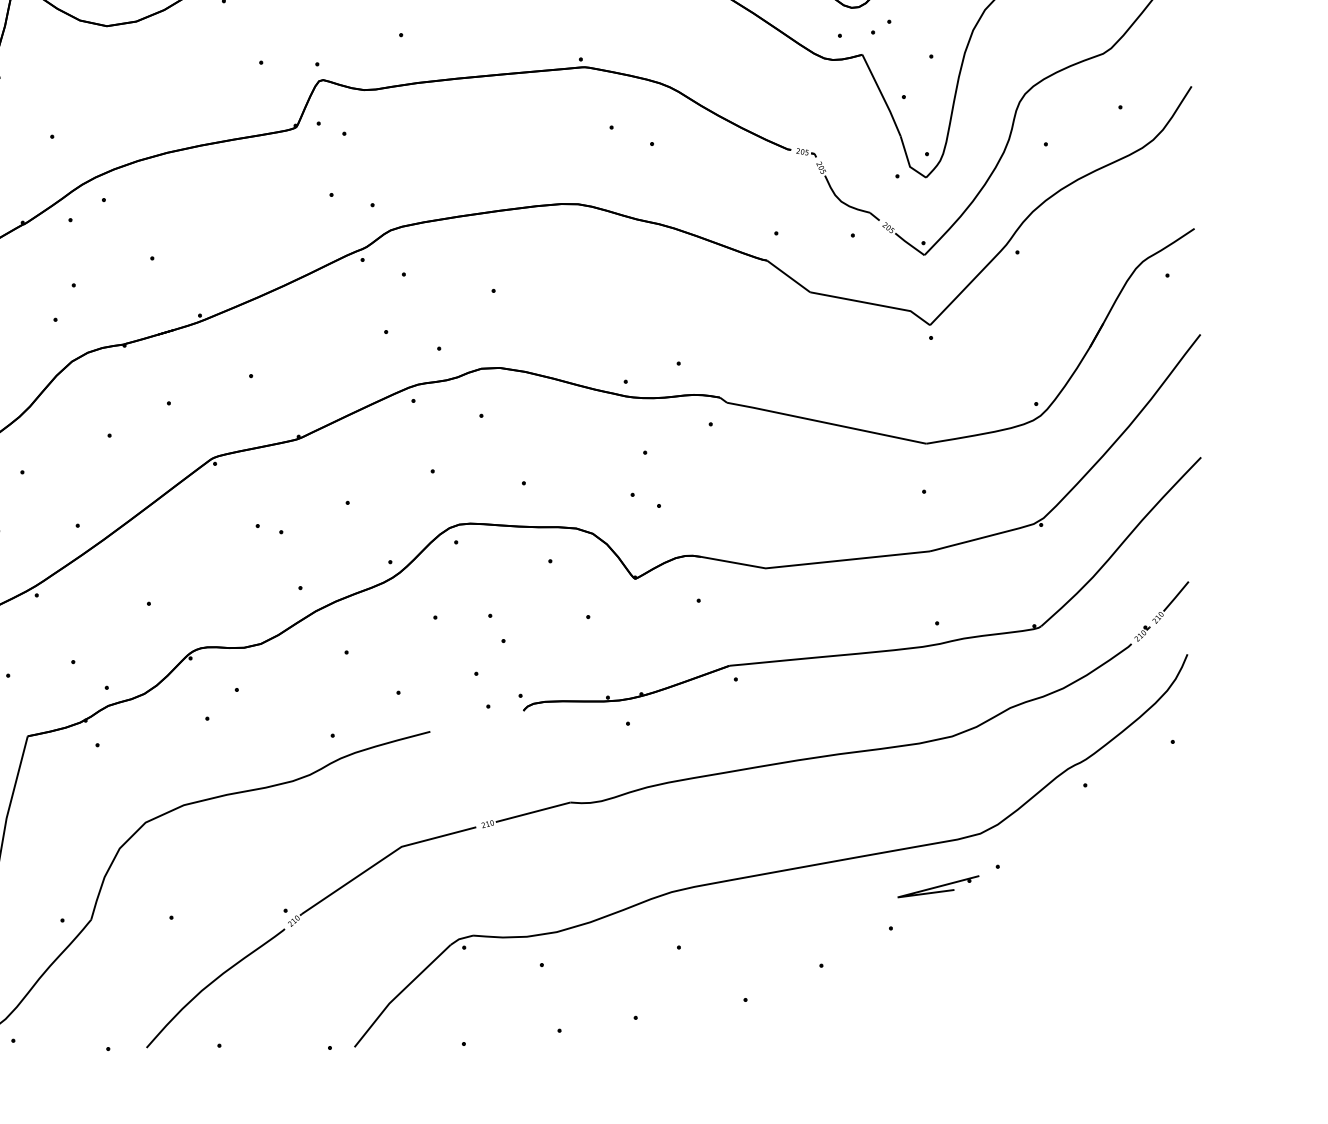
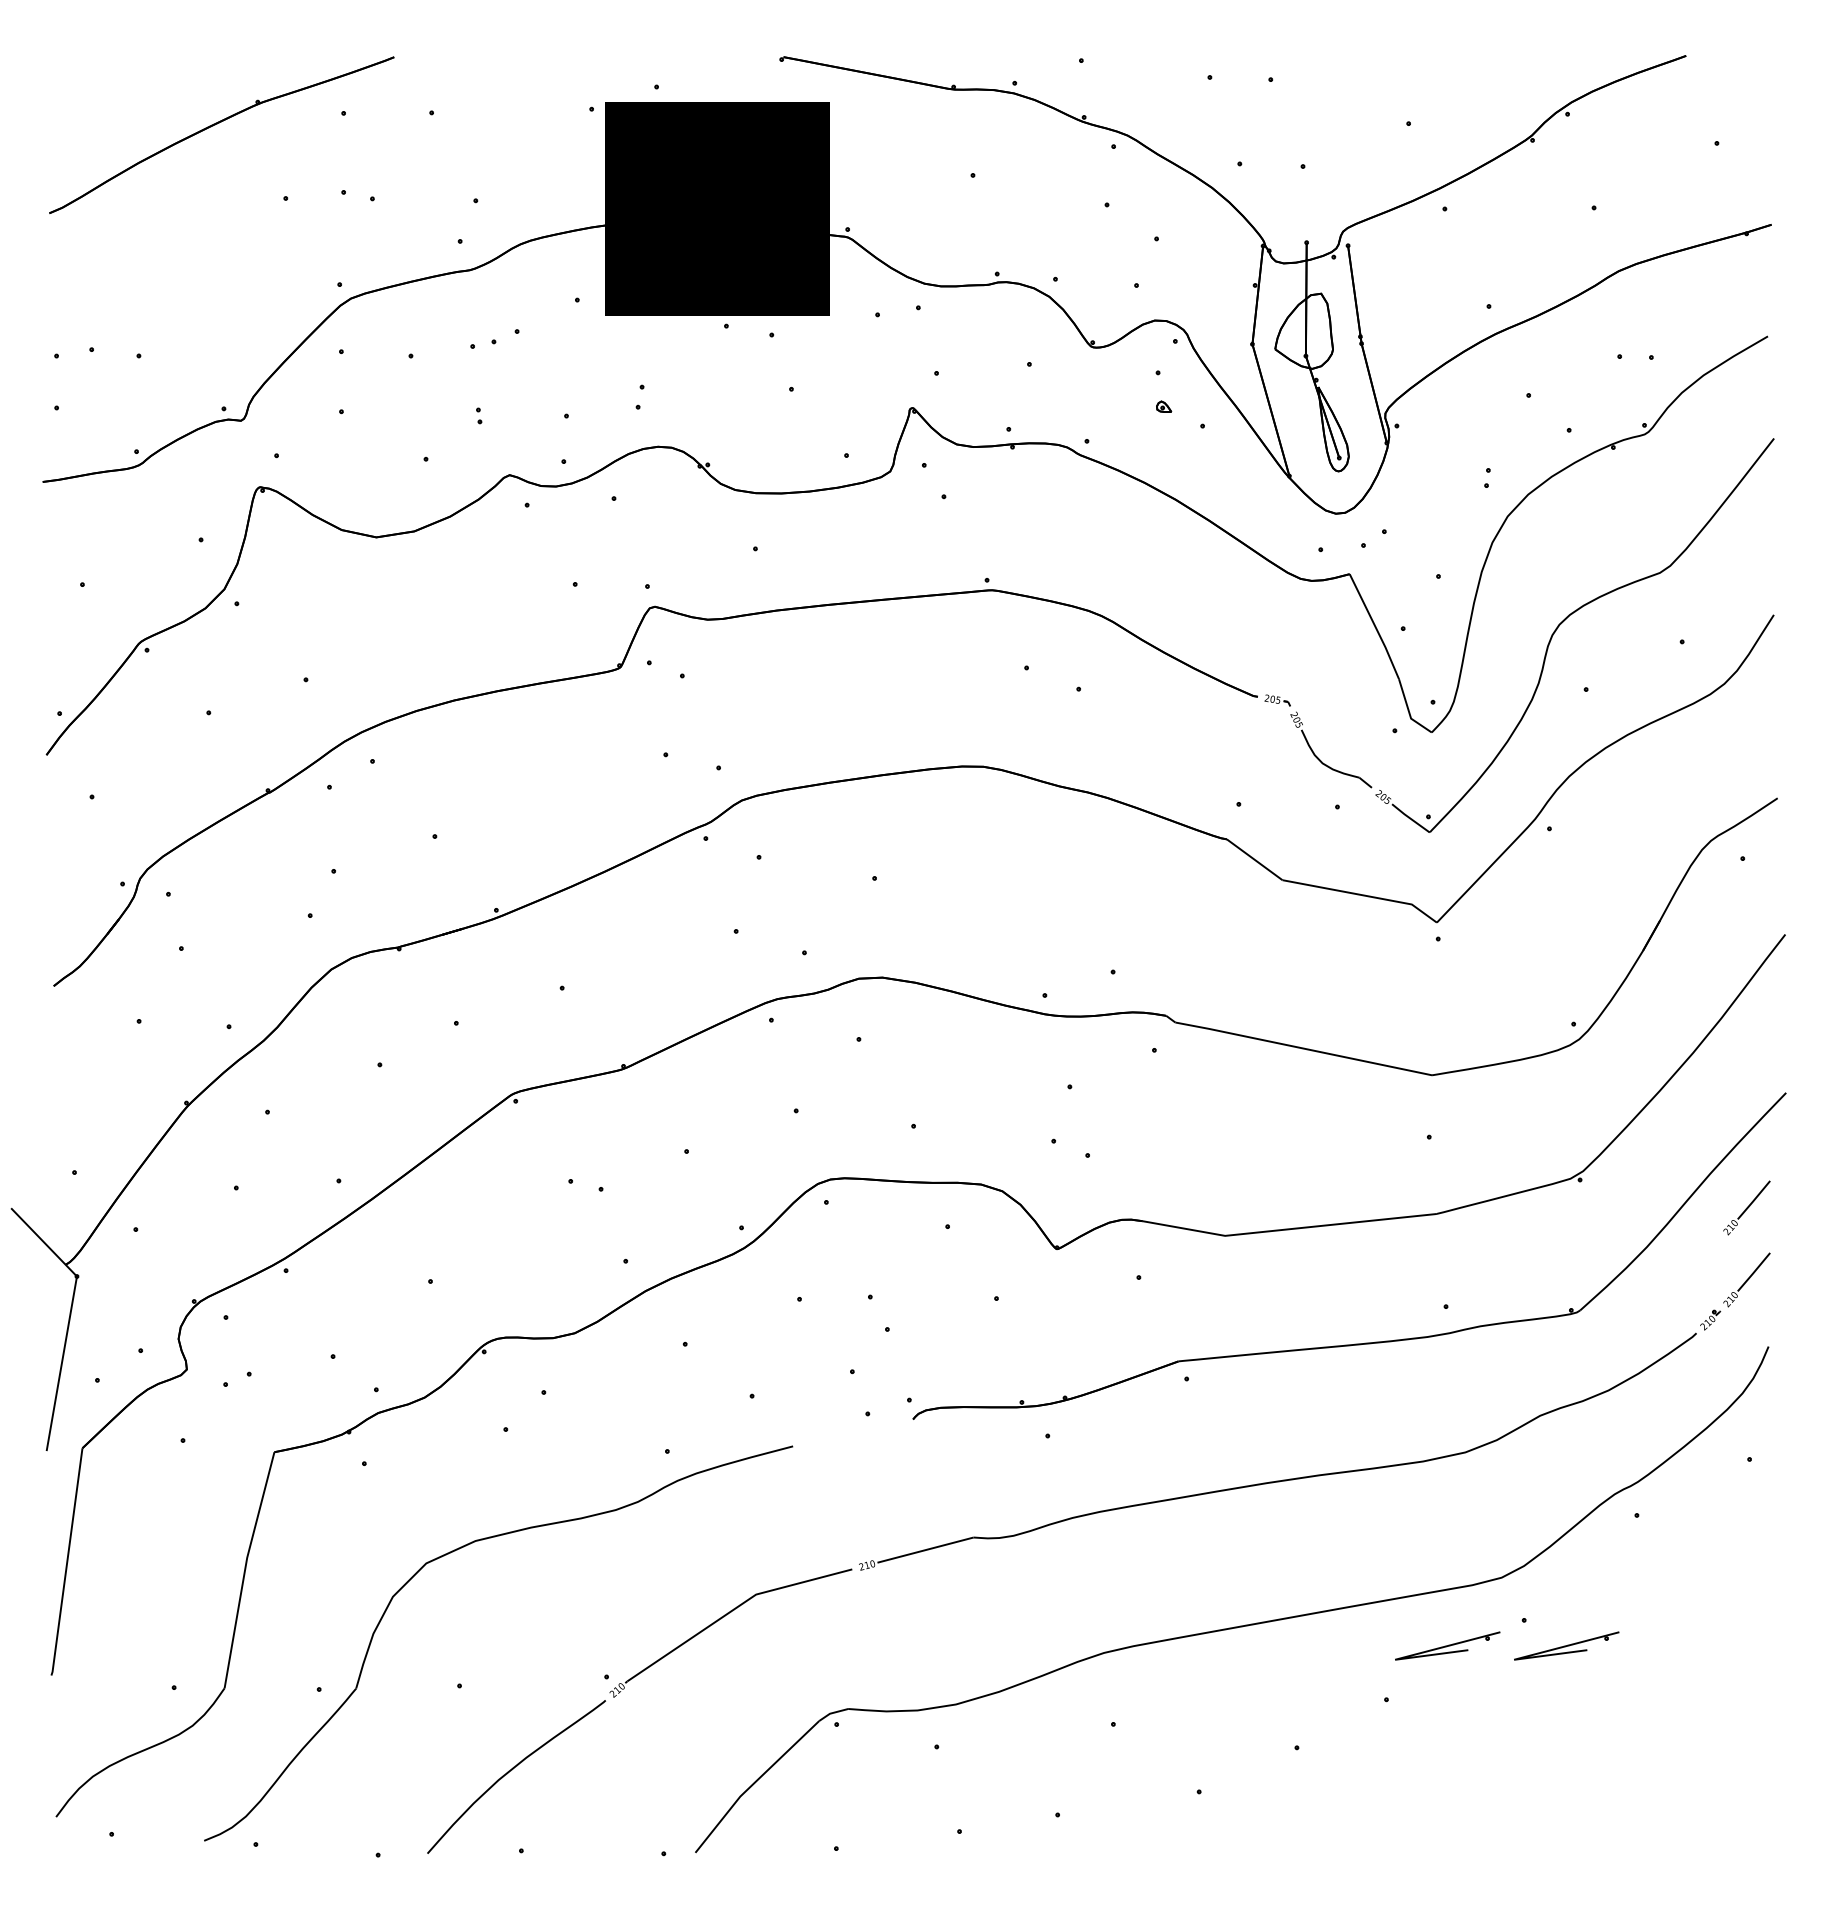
part: (1170, 546) -> (1746, 1207), added
part: (1030, 886) -> (1566, 1645), added

